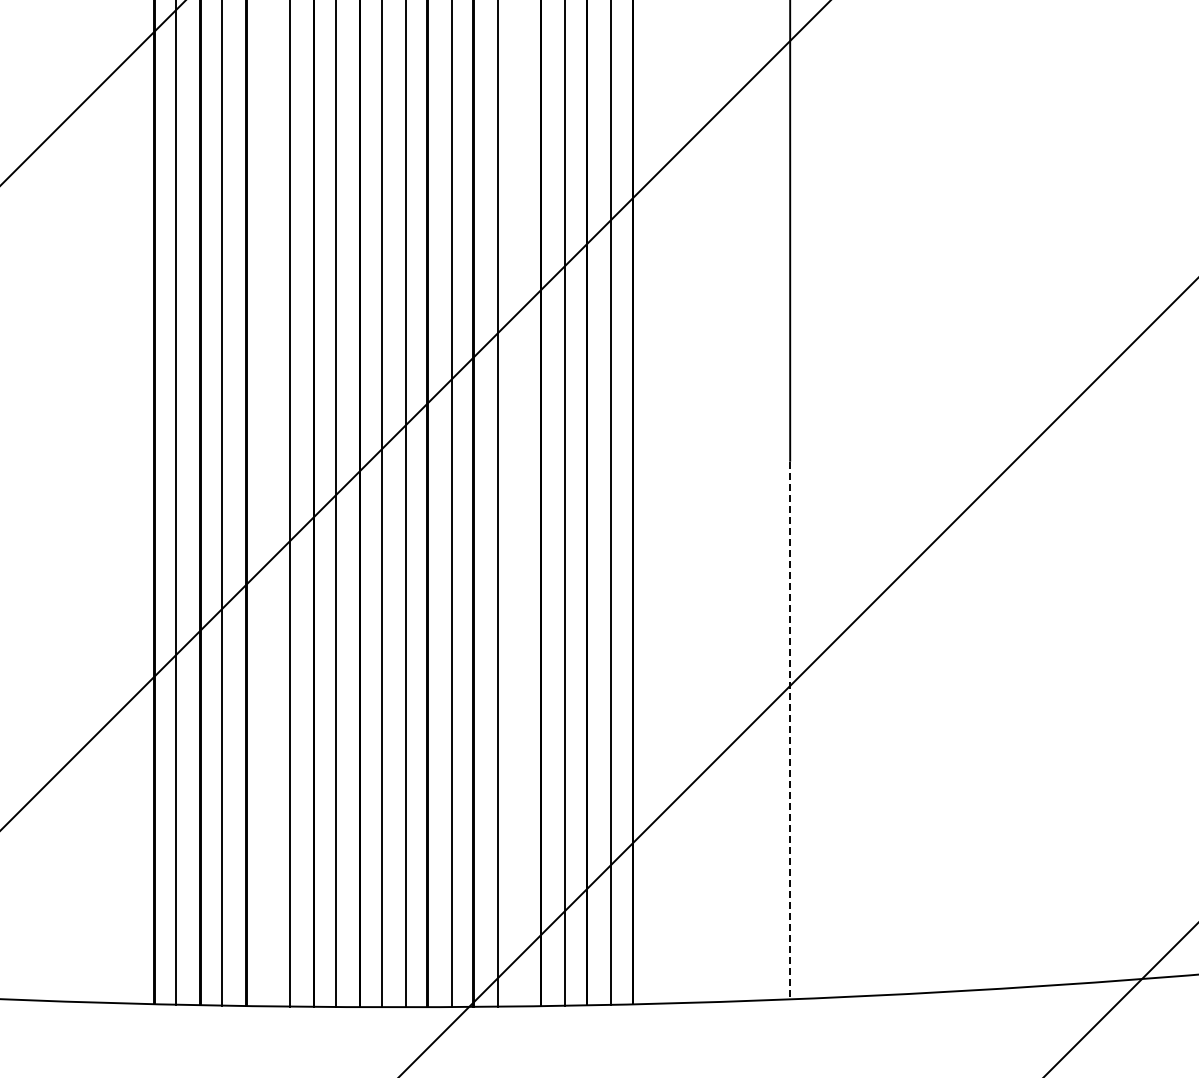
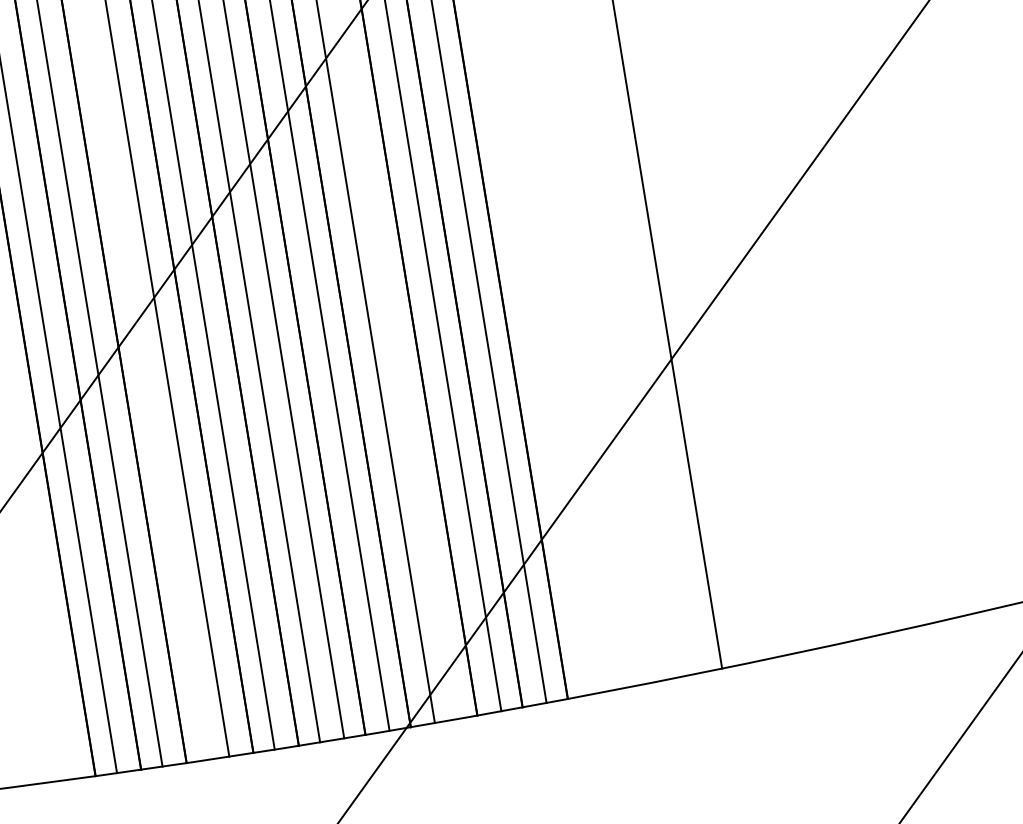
line: (790, 730) -> (679, 403), dashed -> solid

